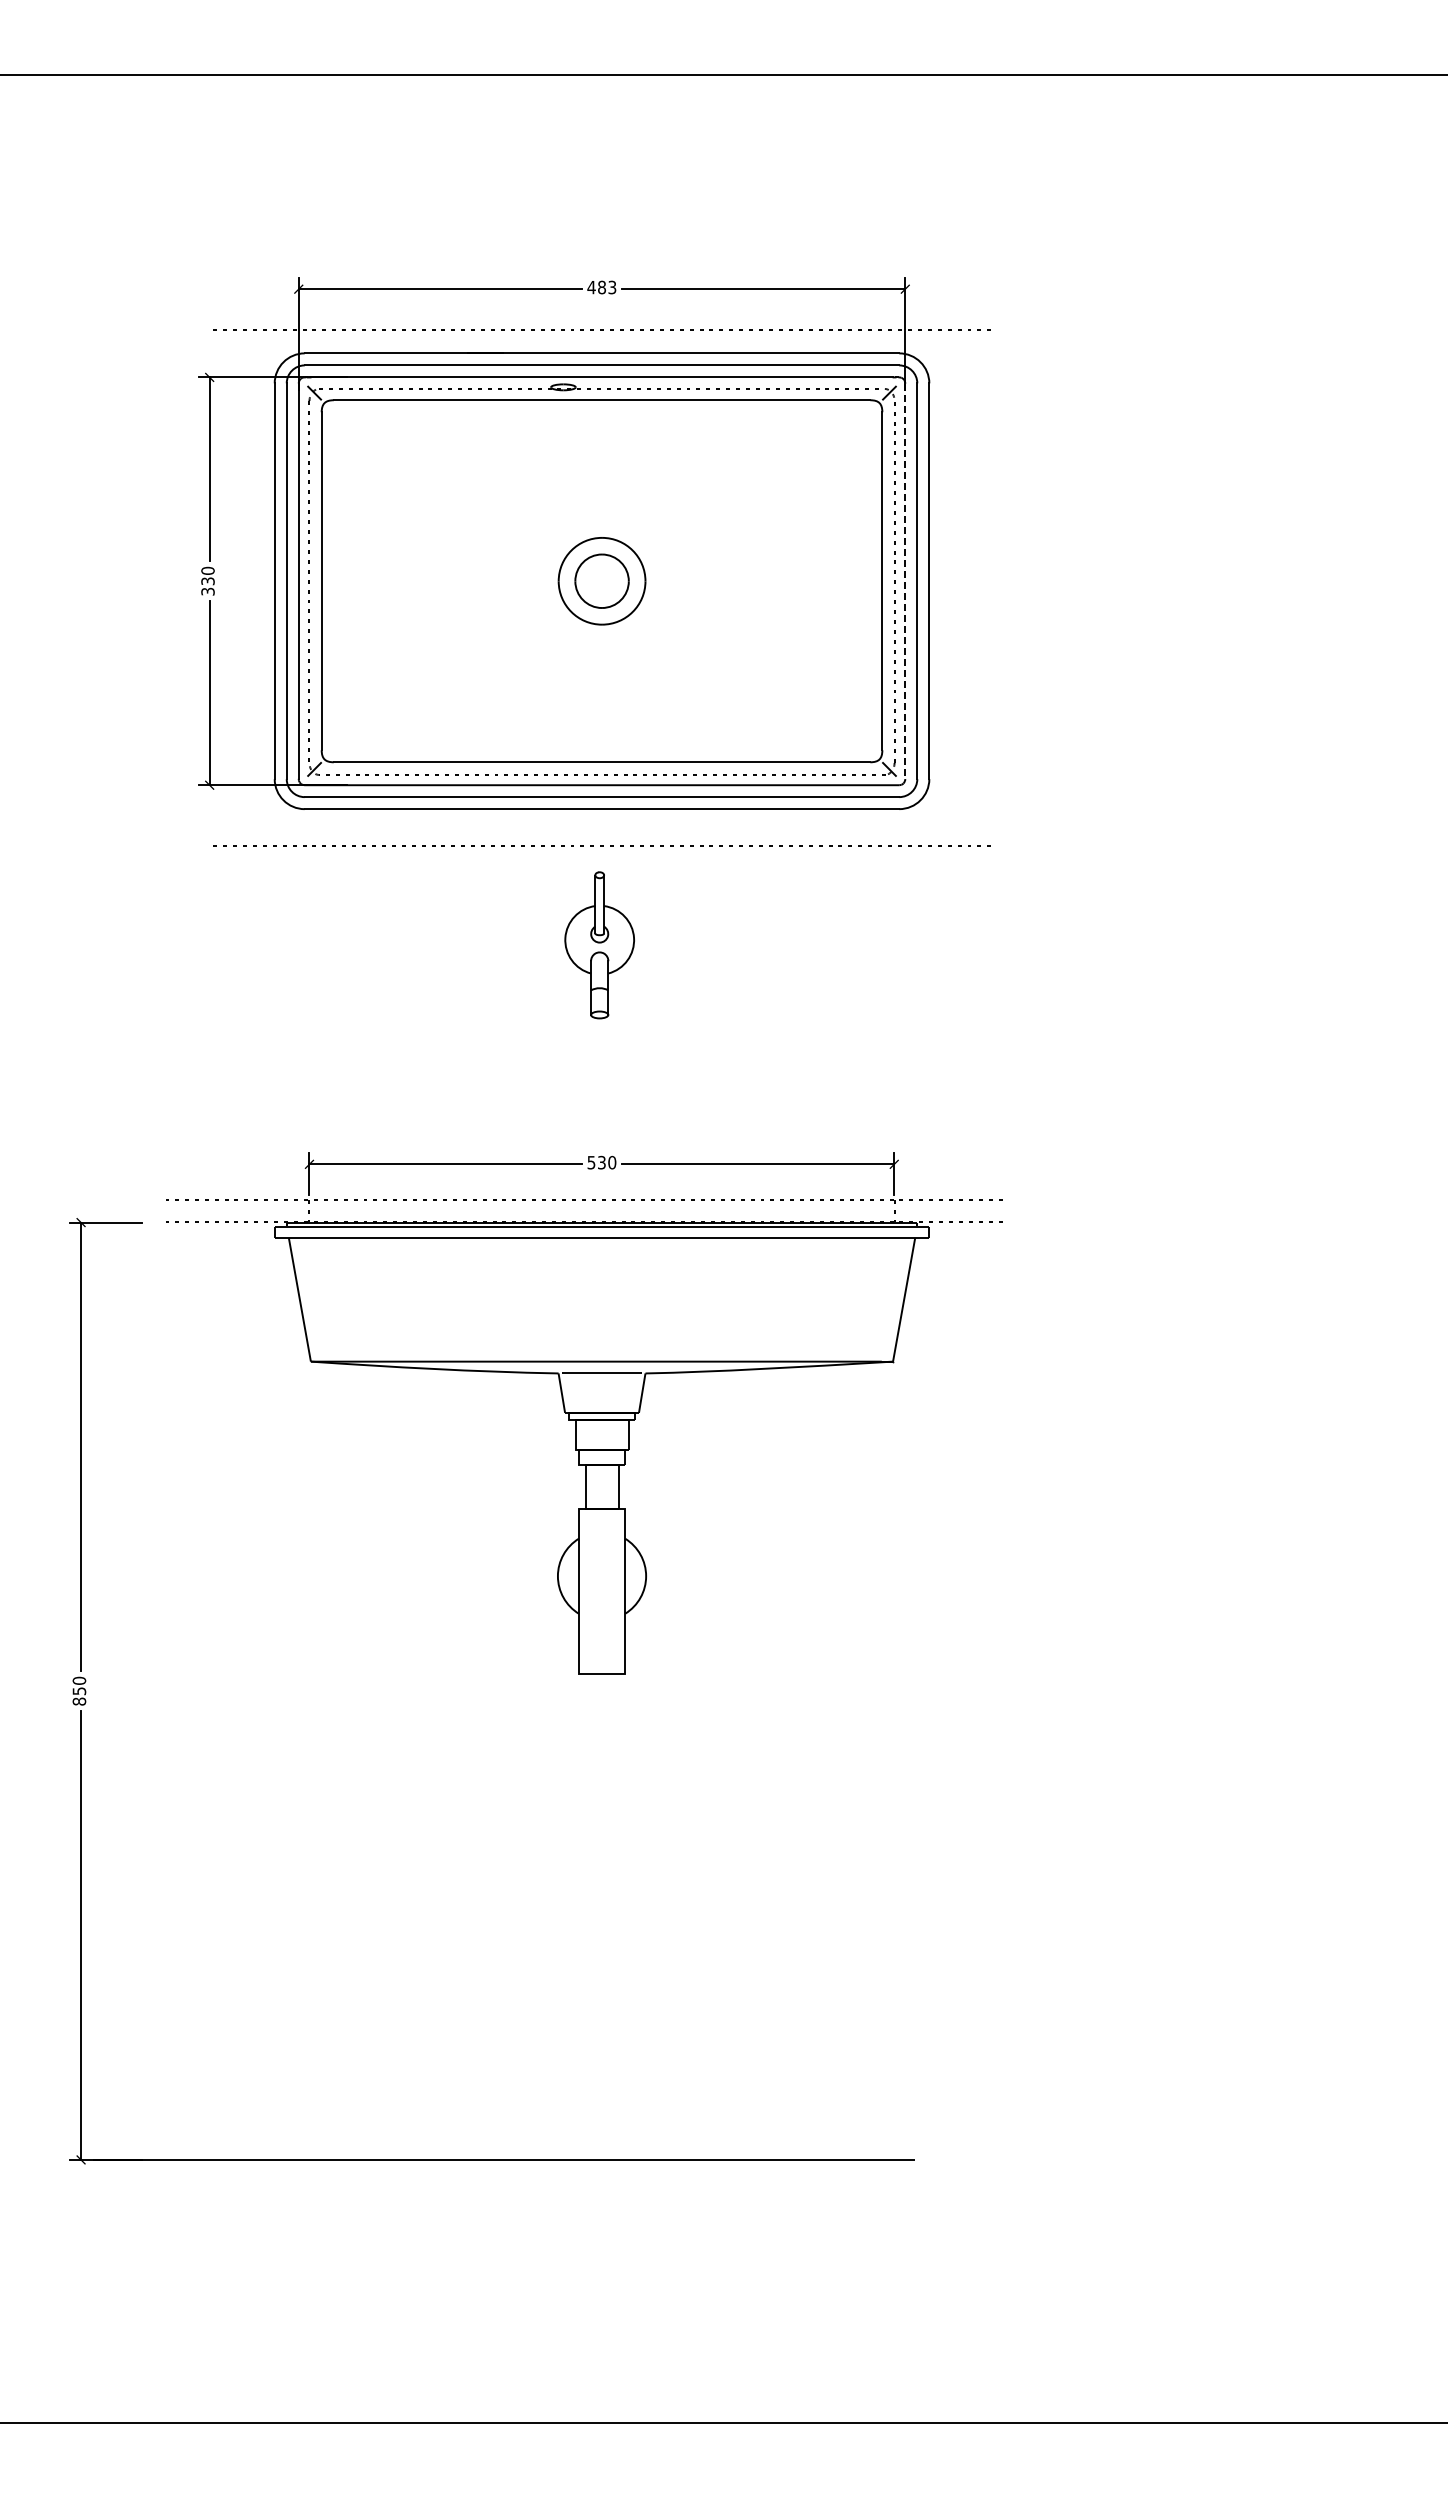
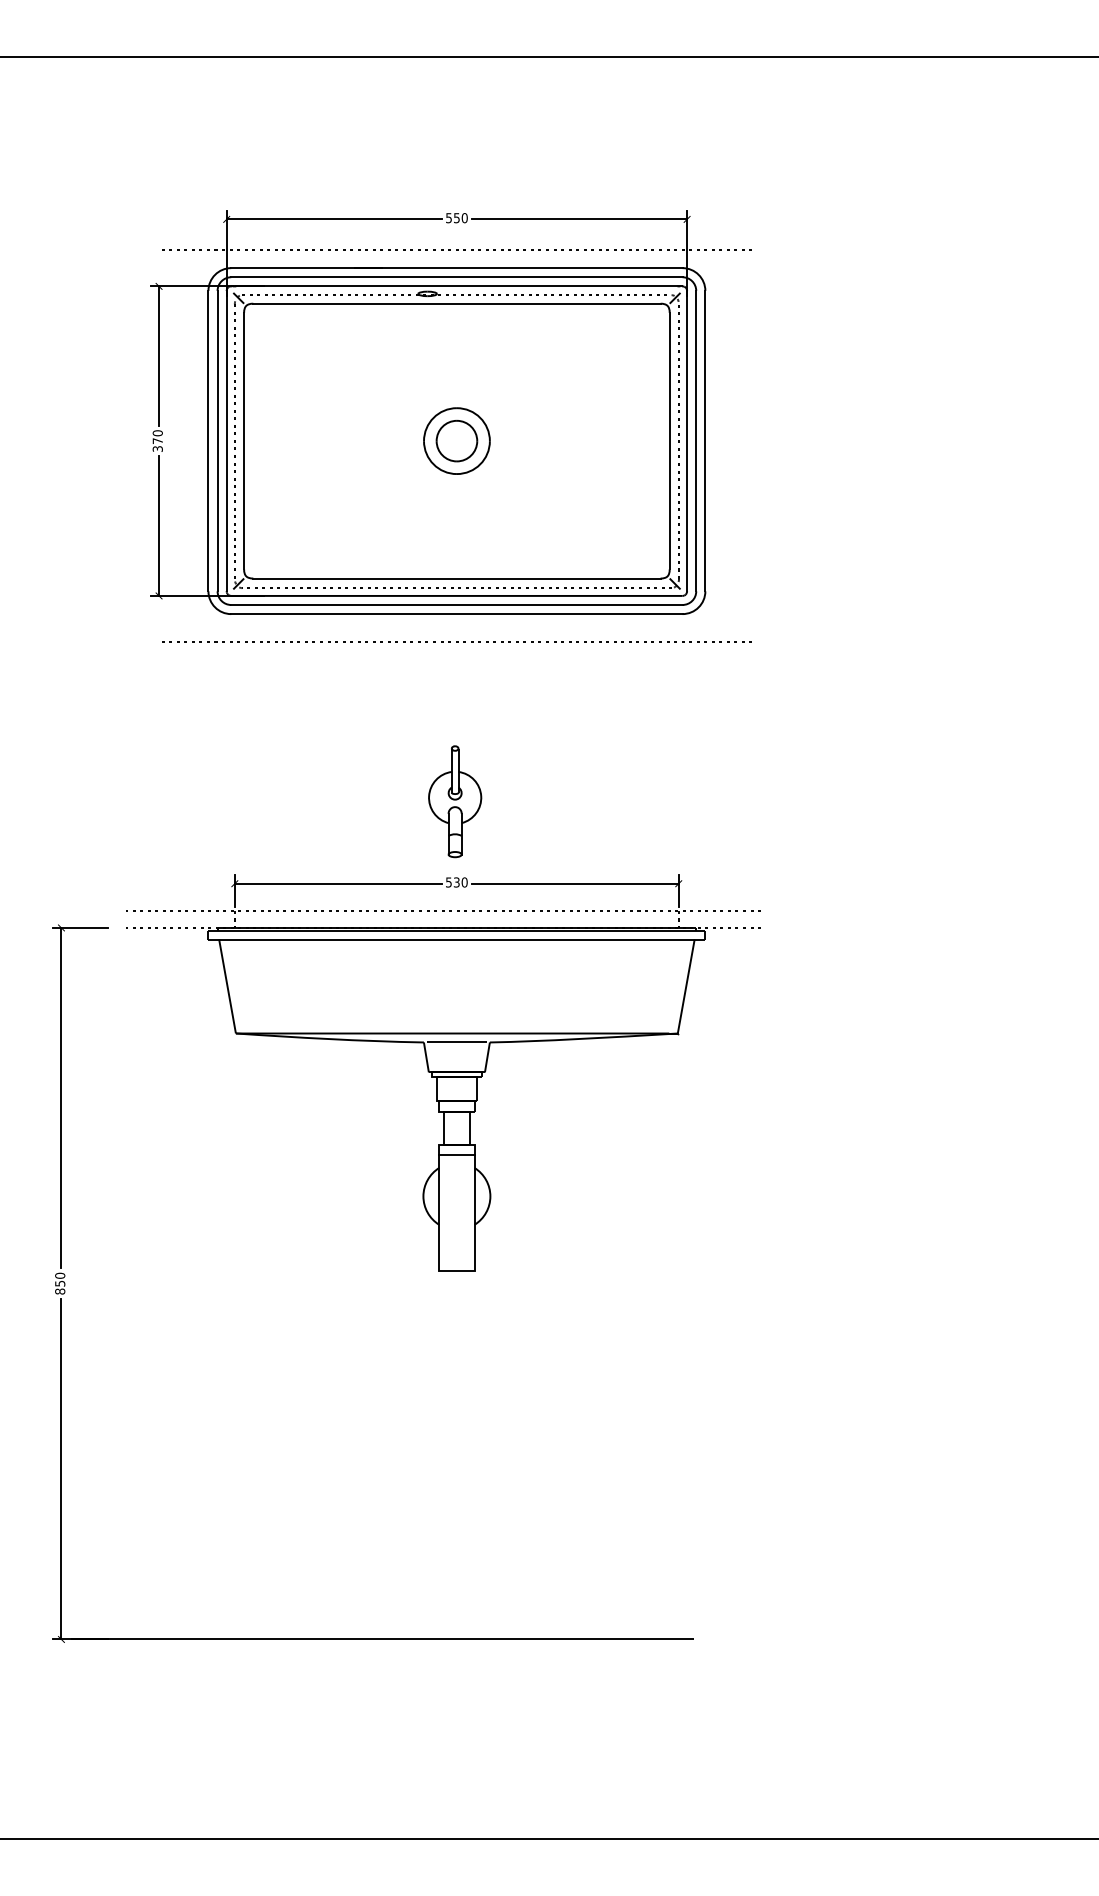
text: (601, 287) -> (456, 218), 483 -> 550
text: (207, 581) -> (157, 441), 330 -> 370
line: (905, 581) -> (687, 441), dashed -> solid
part: (599, 945) -> (454, 801), moved
line: (601, 1522) -> (456, 1155), added

